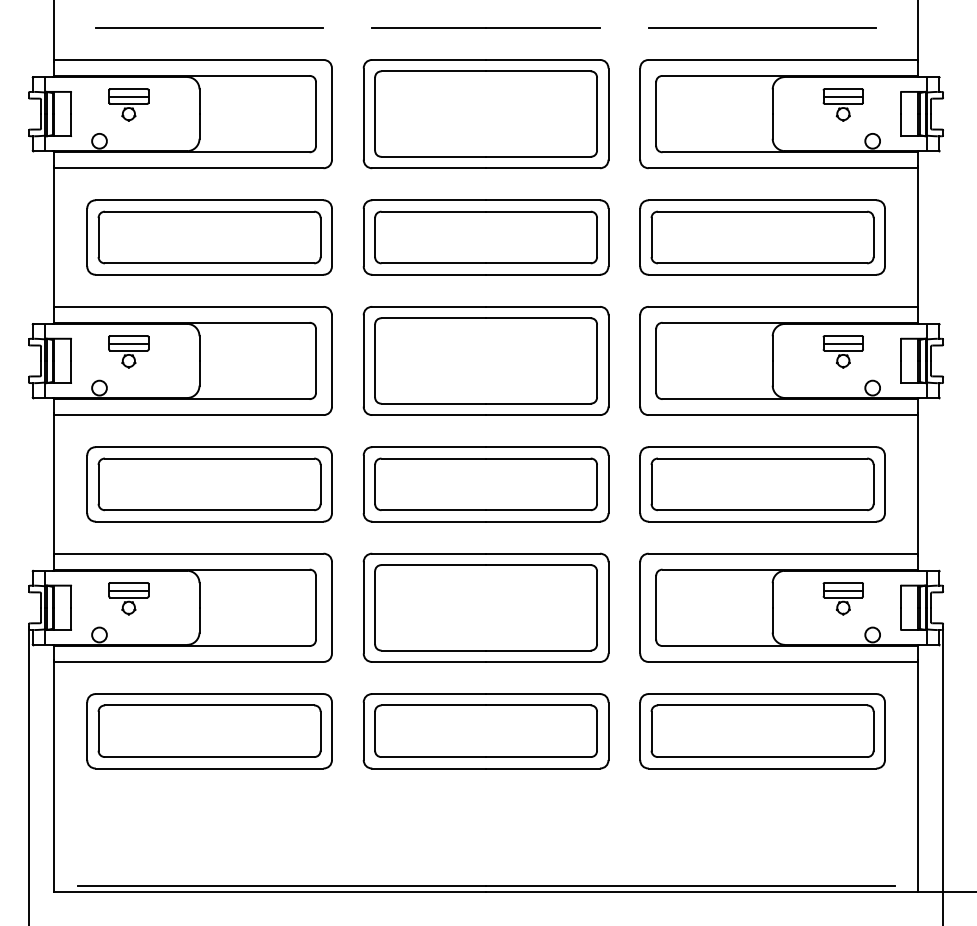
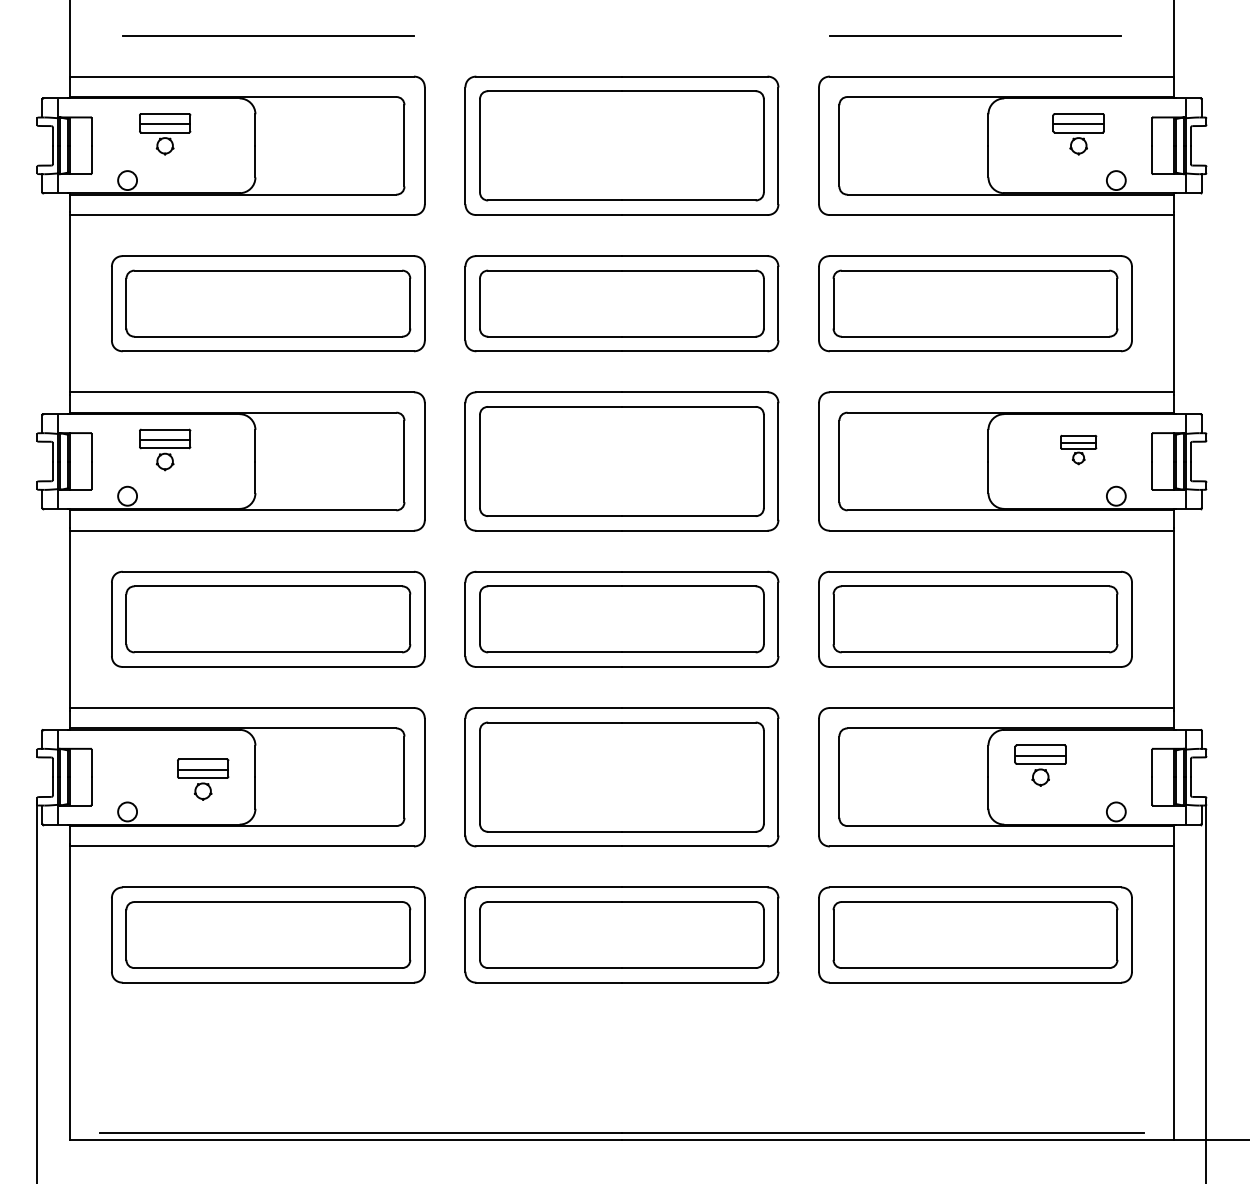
line: (485, 27) -> (621, 35), removed
part: (843, 351) -> (1078, 449), size x0.7
part: (129, 598) -> (203, 779), moved
part: (843, 598) -> (1040, 765), moved

